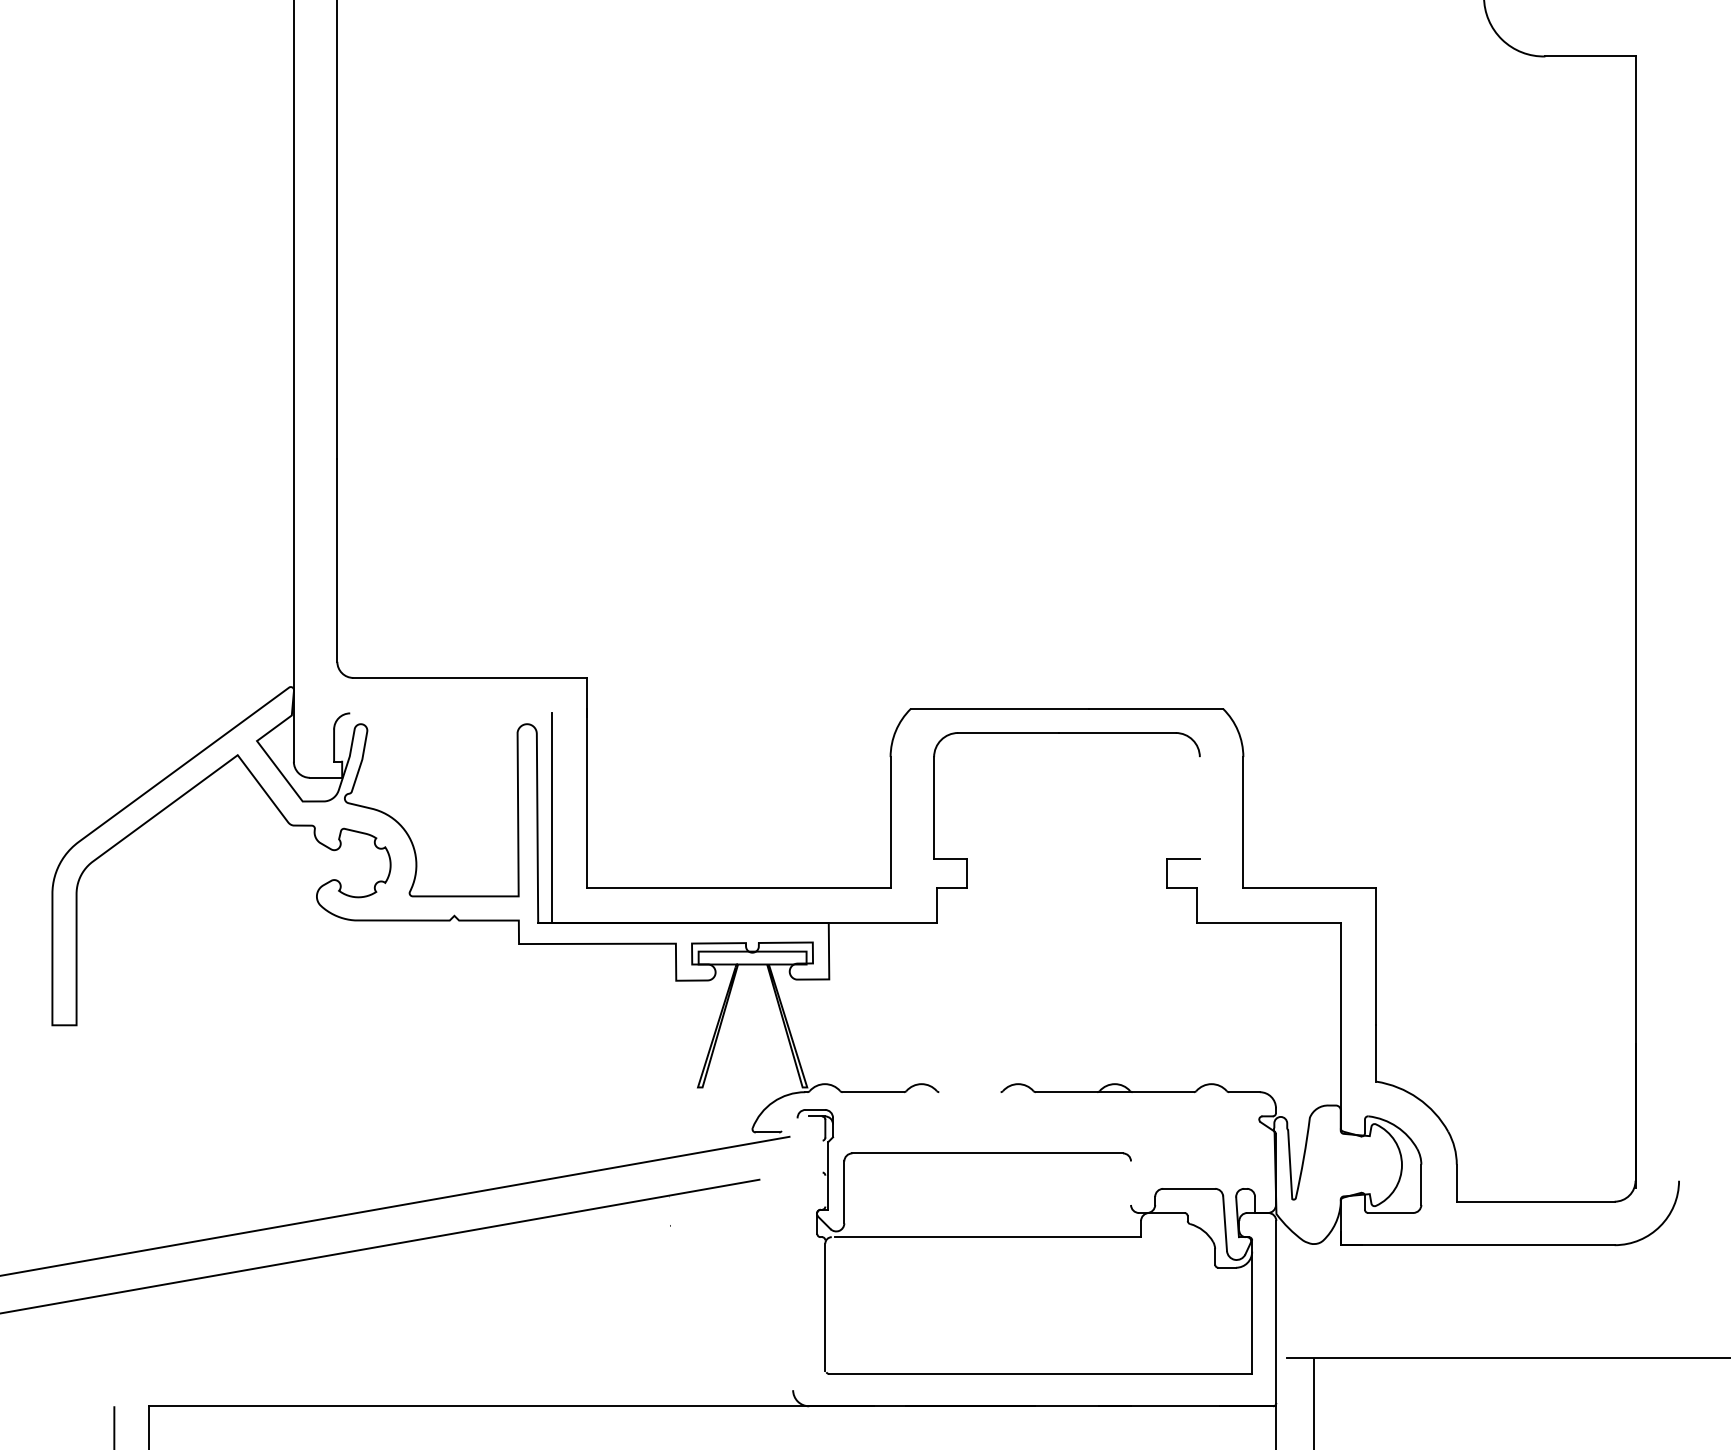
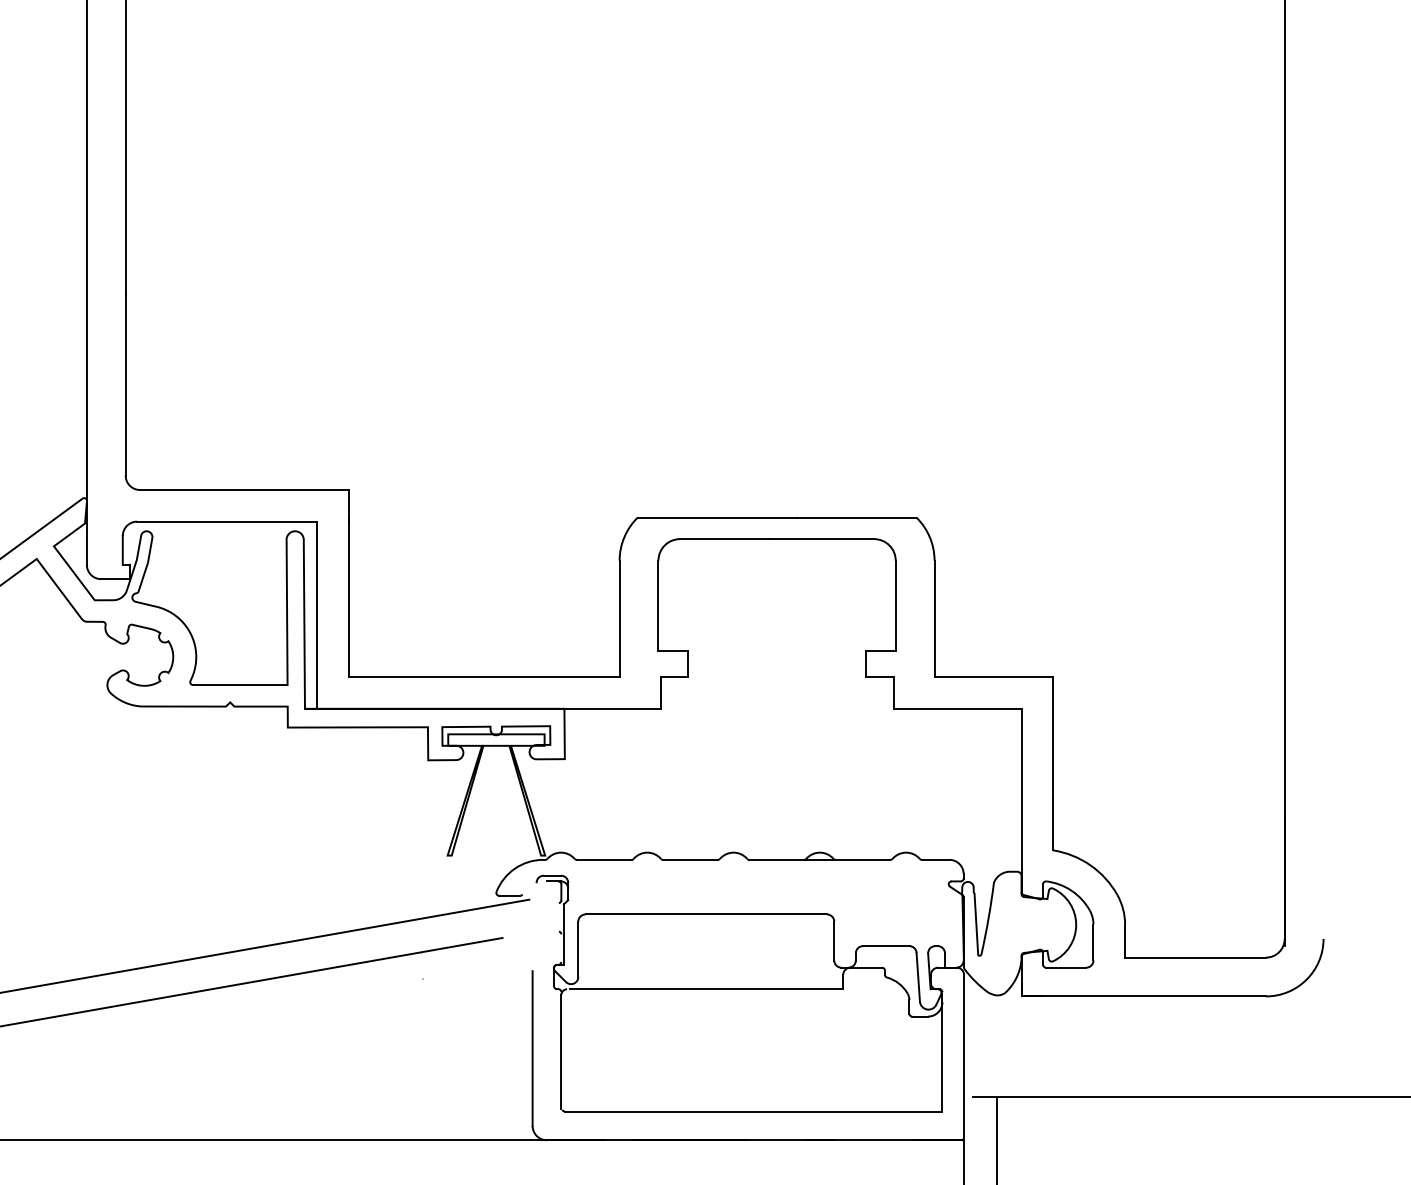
line: (450, 713) -> (226, 521), added
line: (1199, 807) -> (895, 605), added
line: (969, 1092) -> (690, 860), added
line: (1131, 1182) -> (834, 940), added
line: (793, 1303) -> (532, 1048), added

